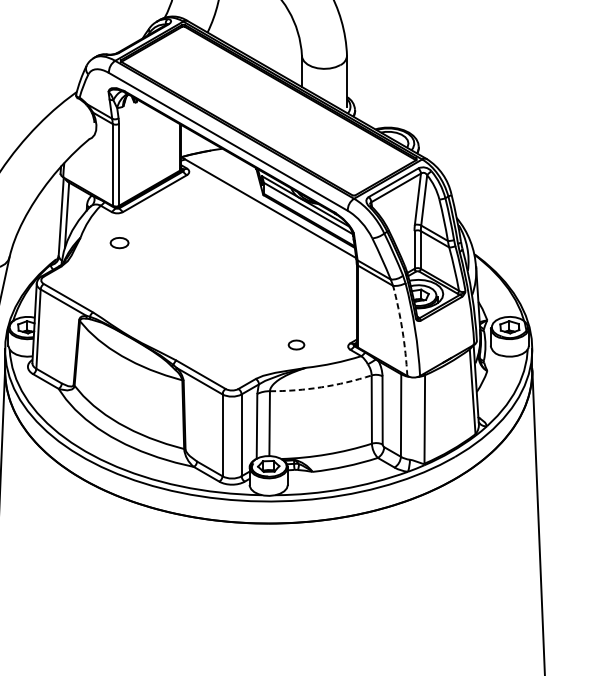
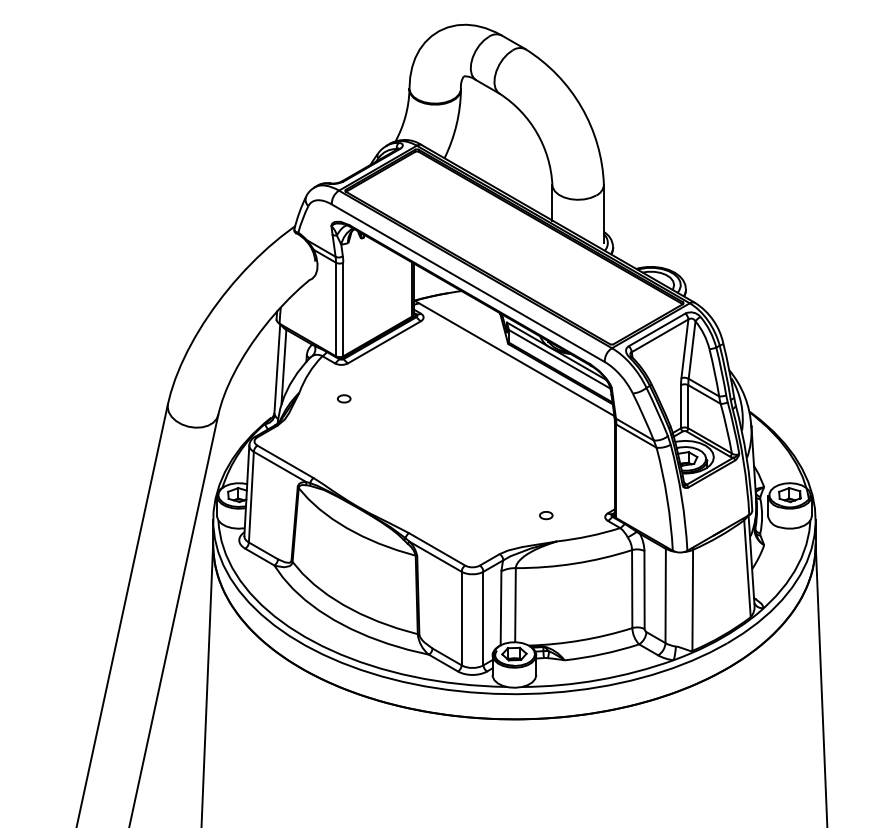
part: (120, 242) -> (344, 398), size x0.62
arc: (402, 330) -> (667, 498), dashed -> solid
part: (296, 345) -> (546, 515), size x0.71
arc: (321, 387) -> (574, 563), dashed -> solid

